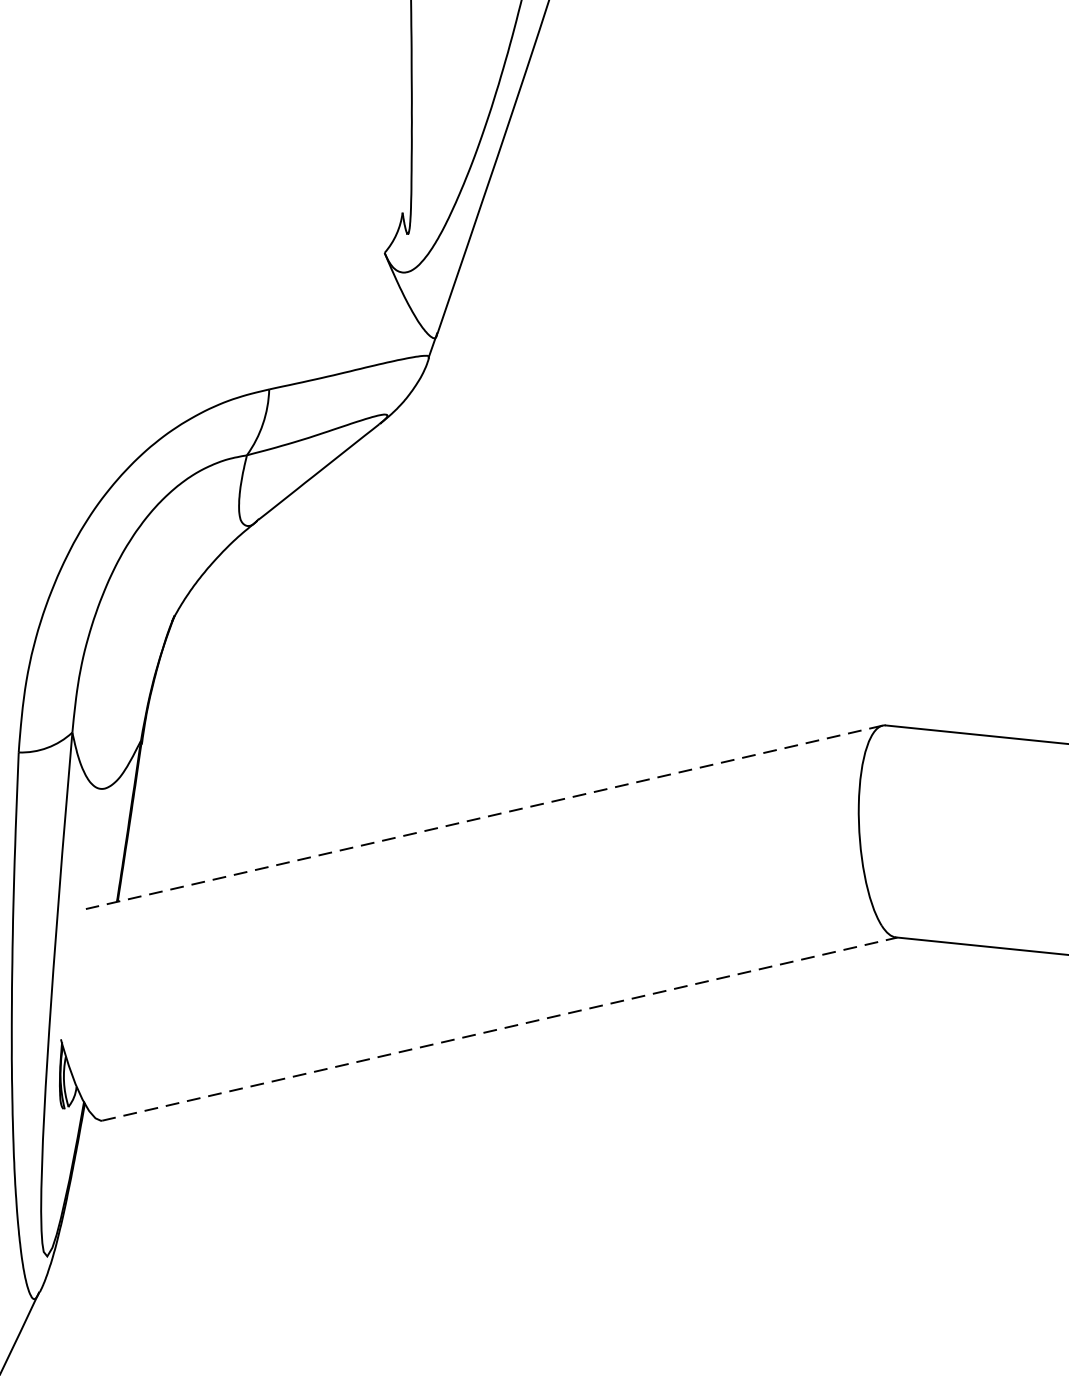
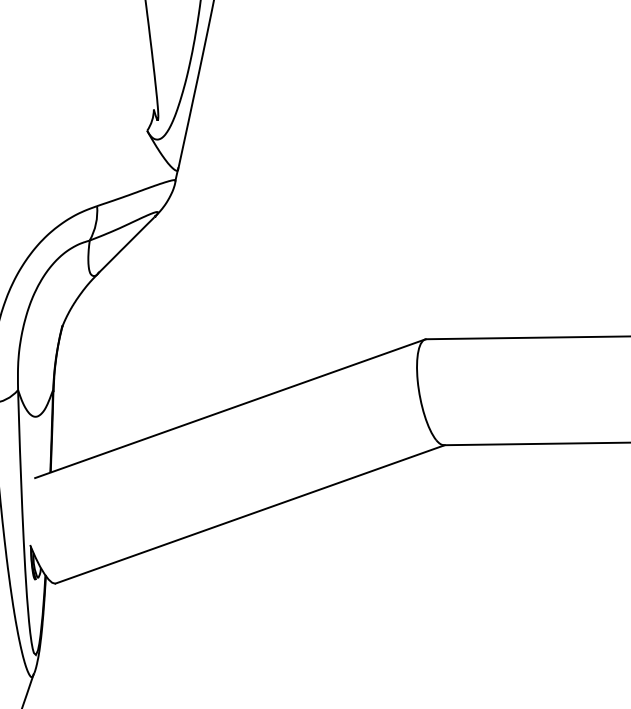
line: (485, 816) -> (230, 408), dashed -> solid
line: (500, 1029) -> (250, 514), dashed -> solid

